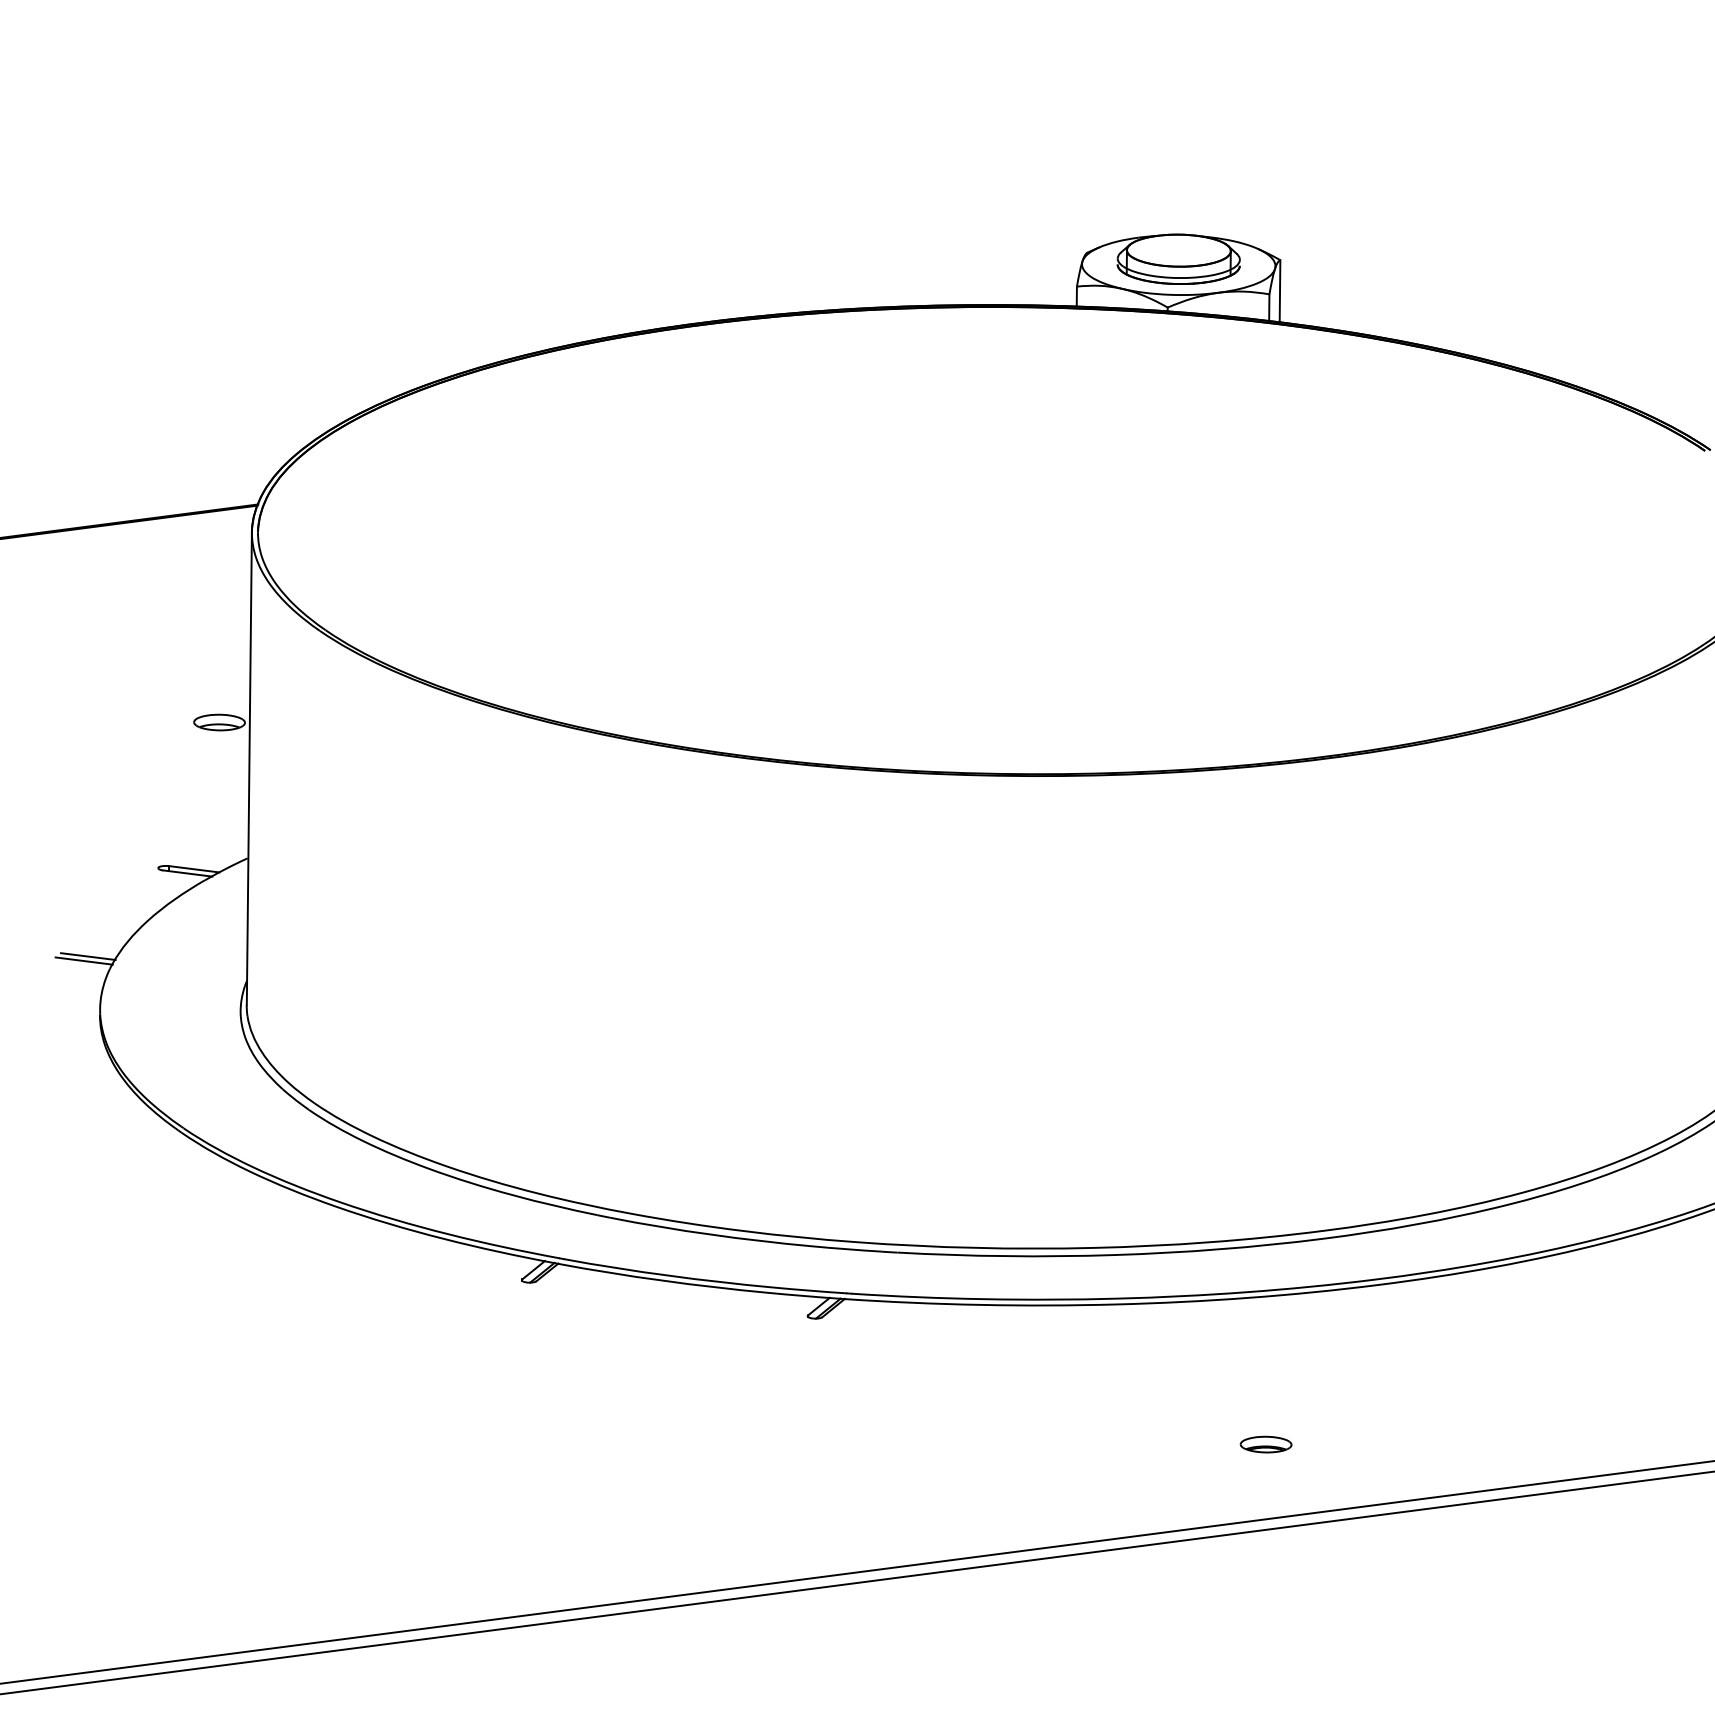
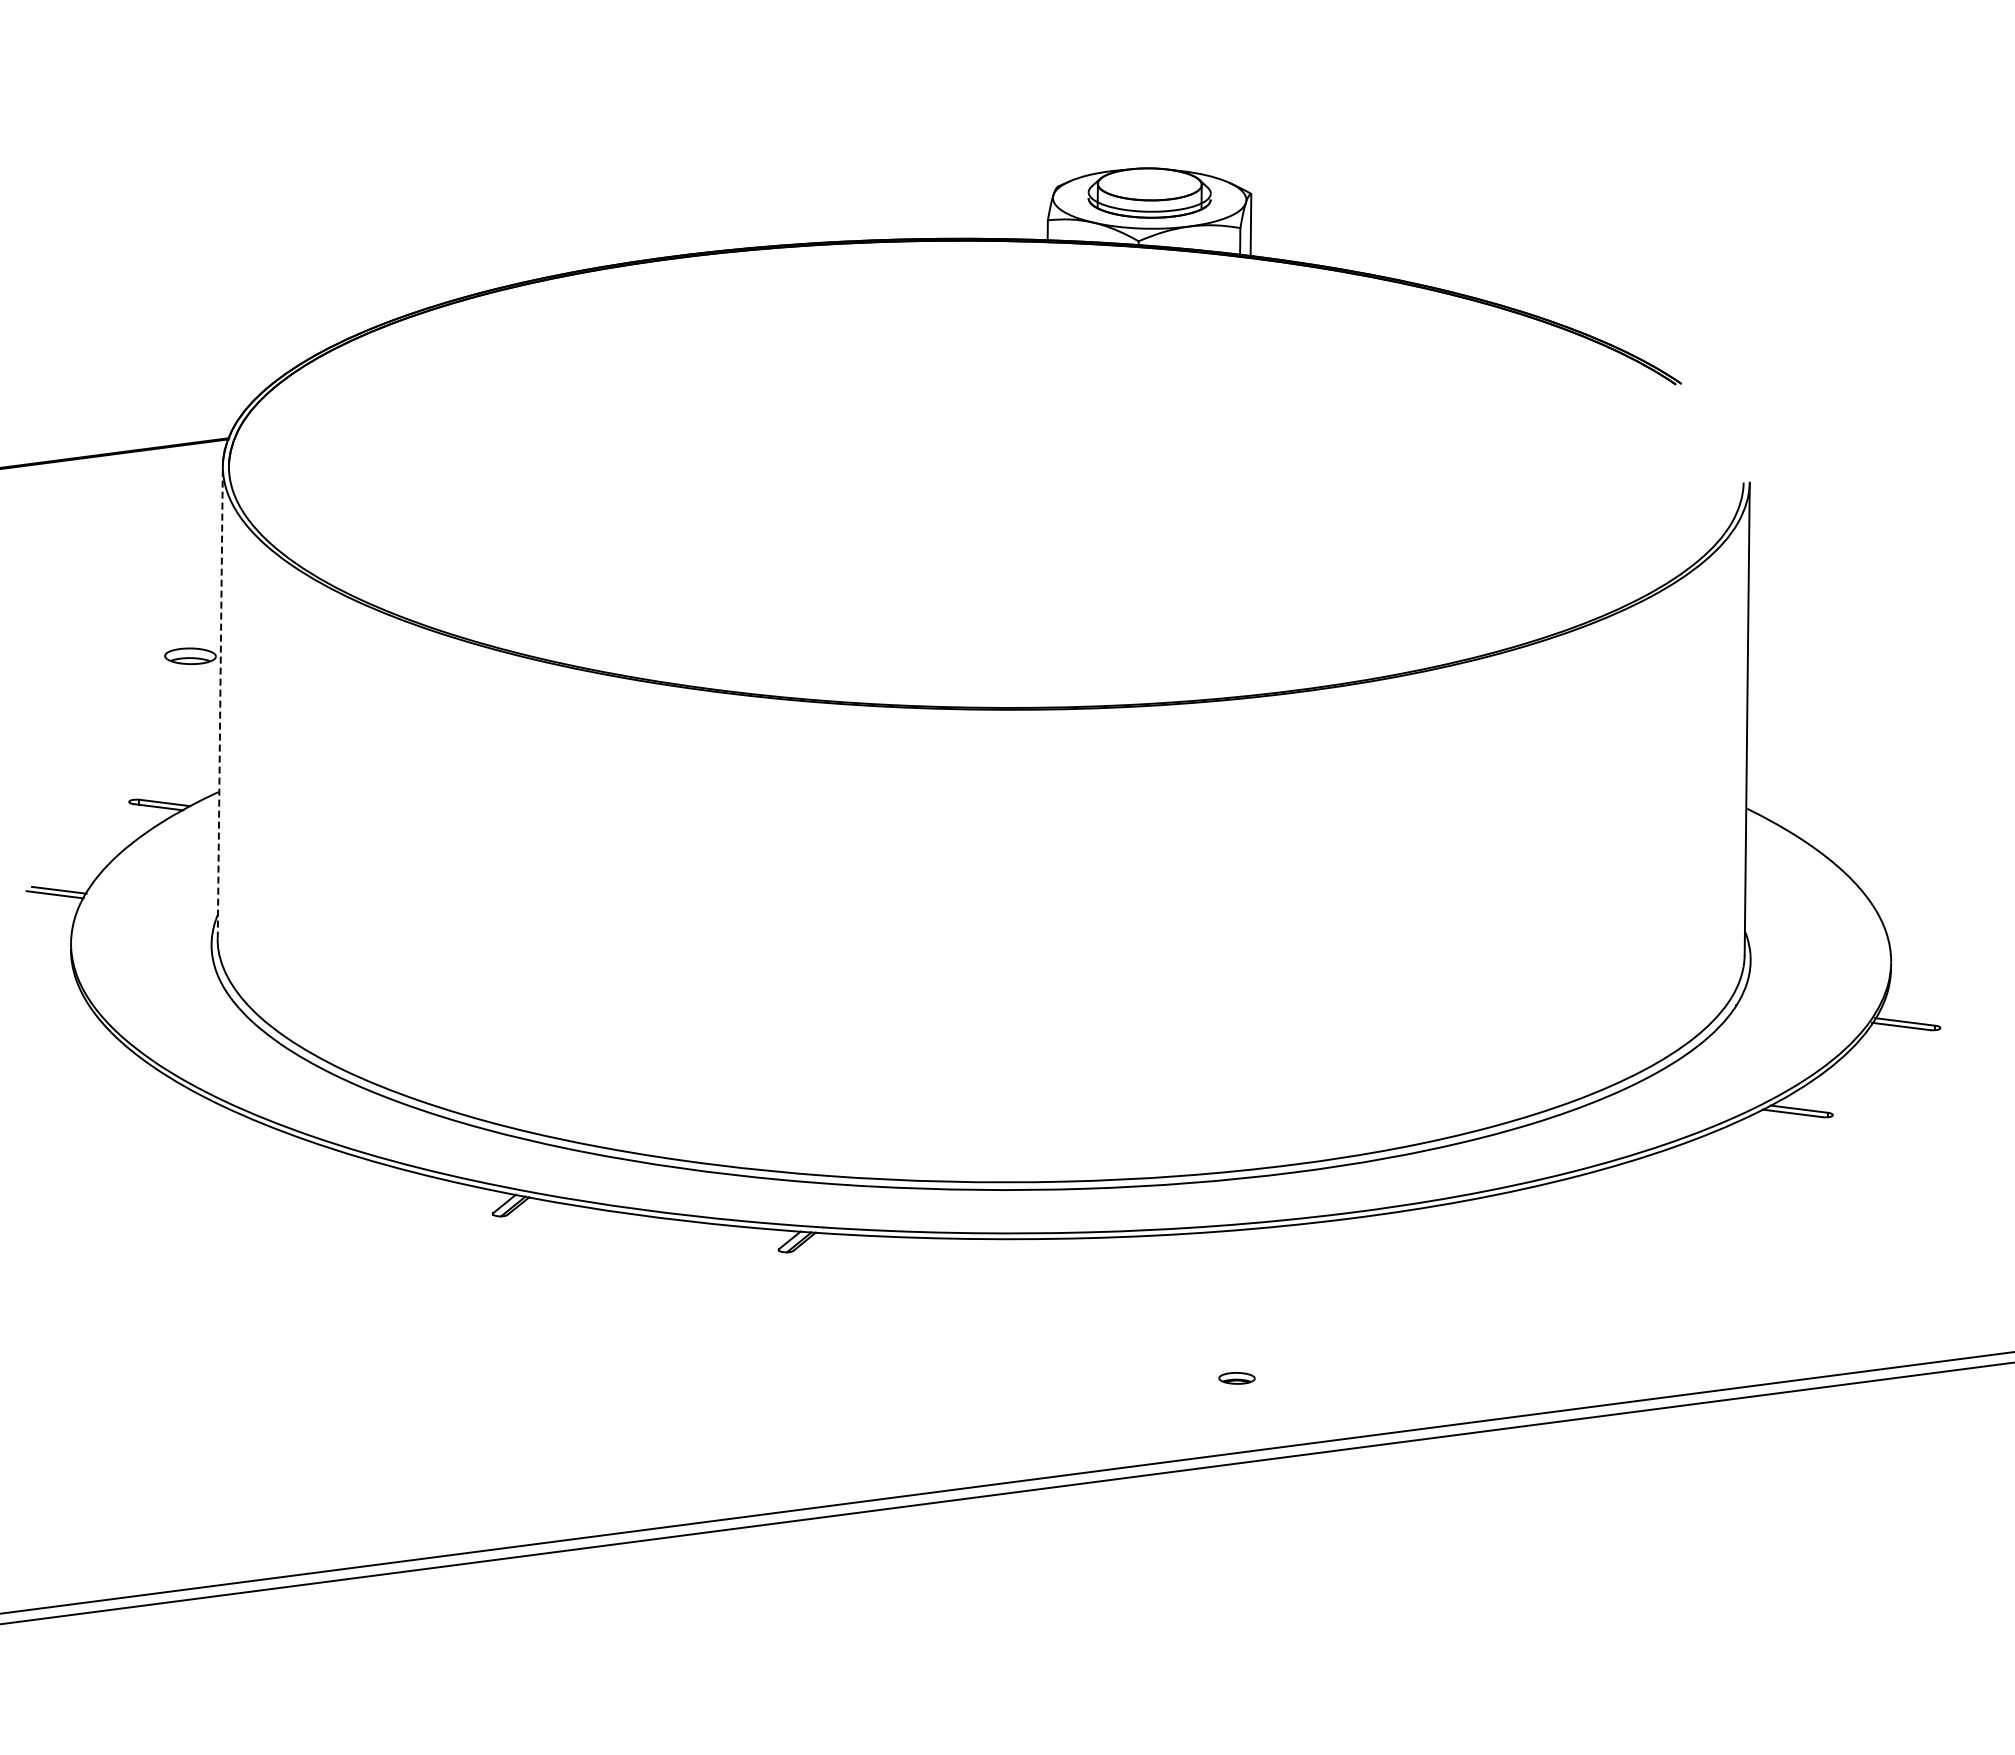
line: (249, 767) -> (220, 701), solid -> dashed
part: (1265, 1444) -> (1236, 1378), size x0.7

